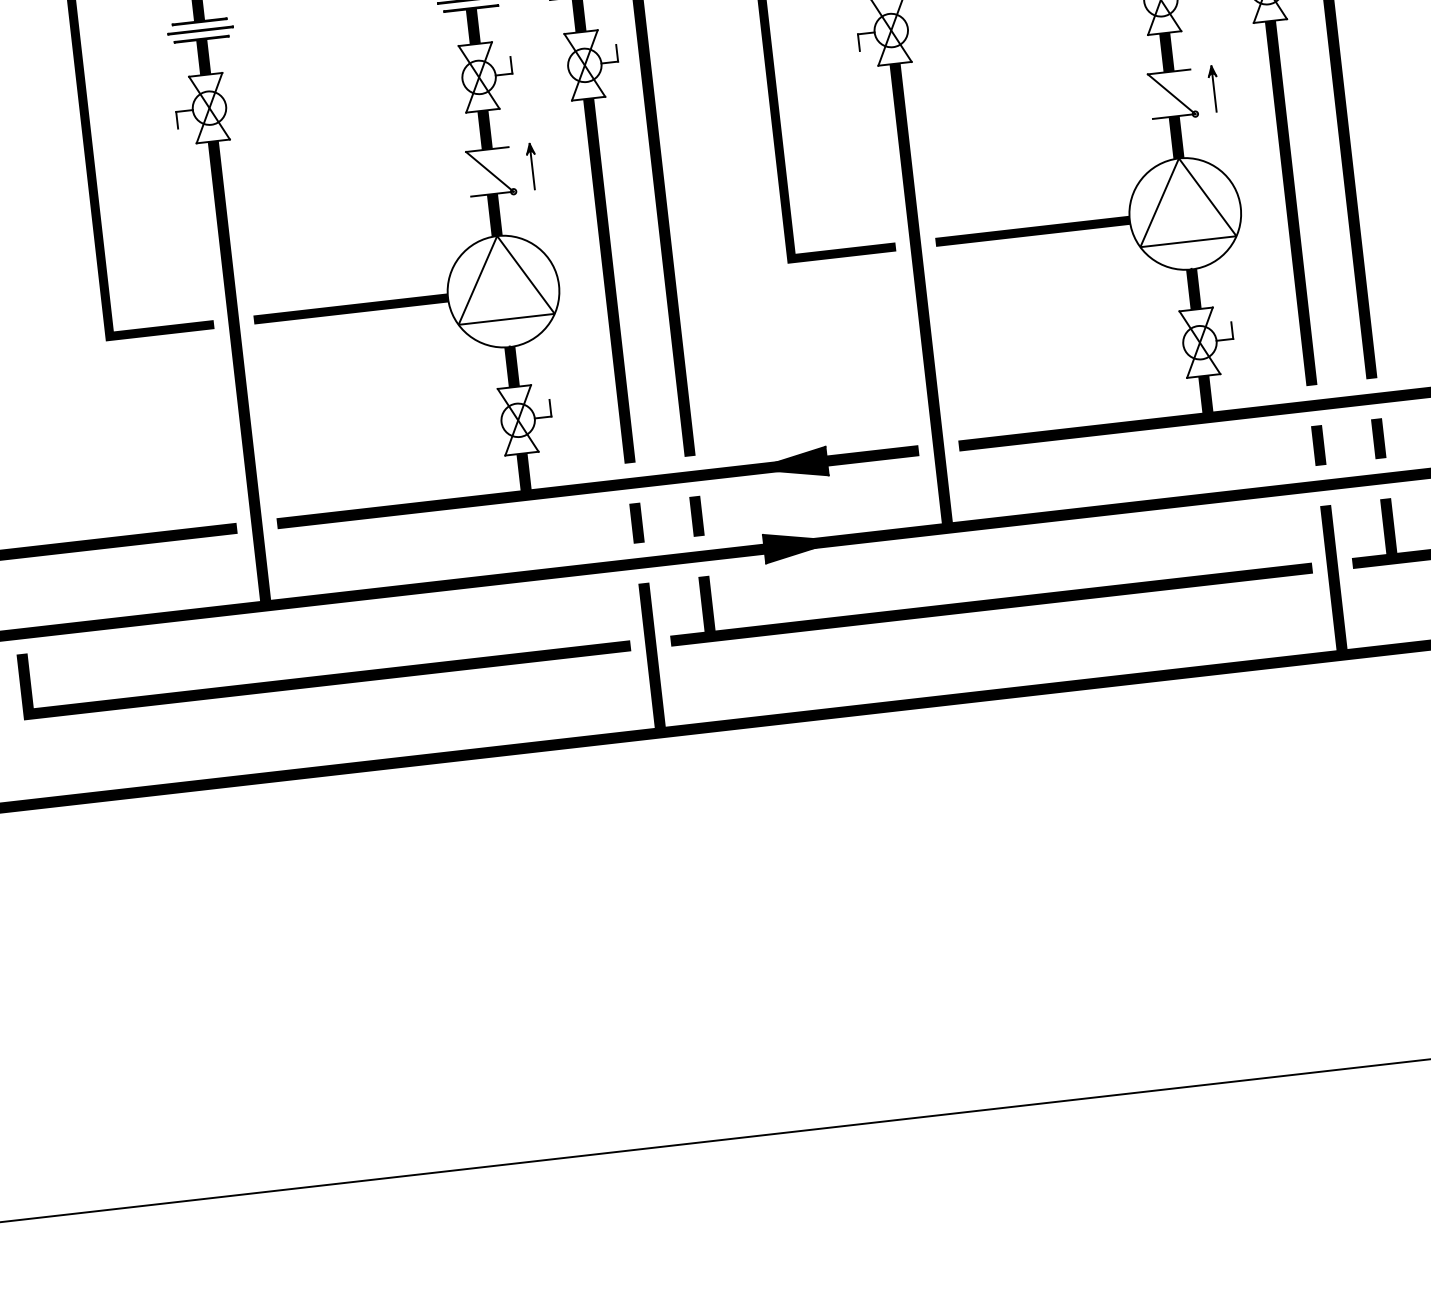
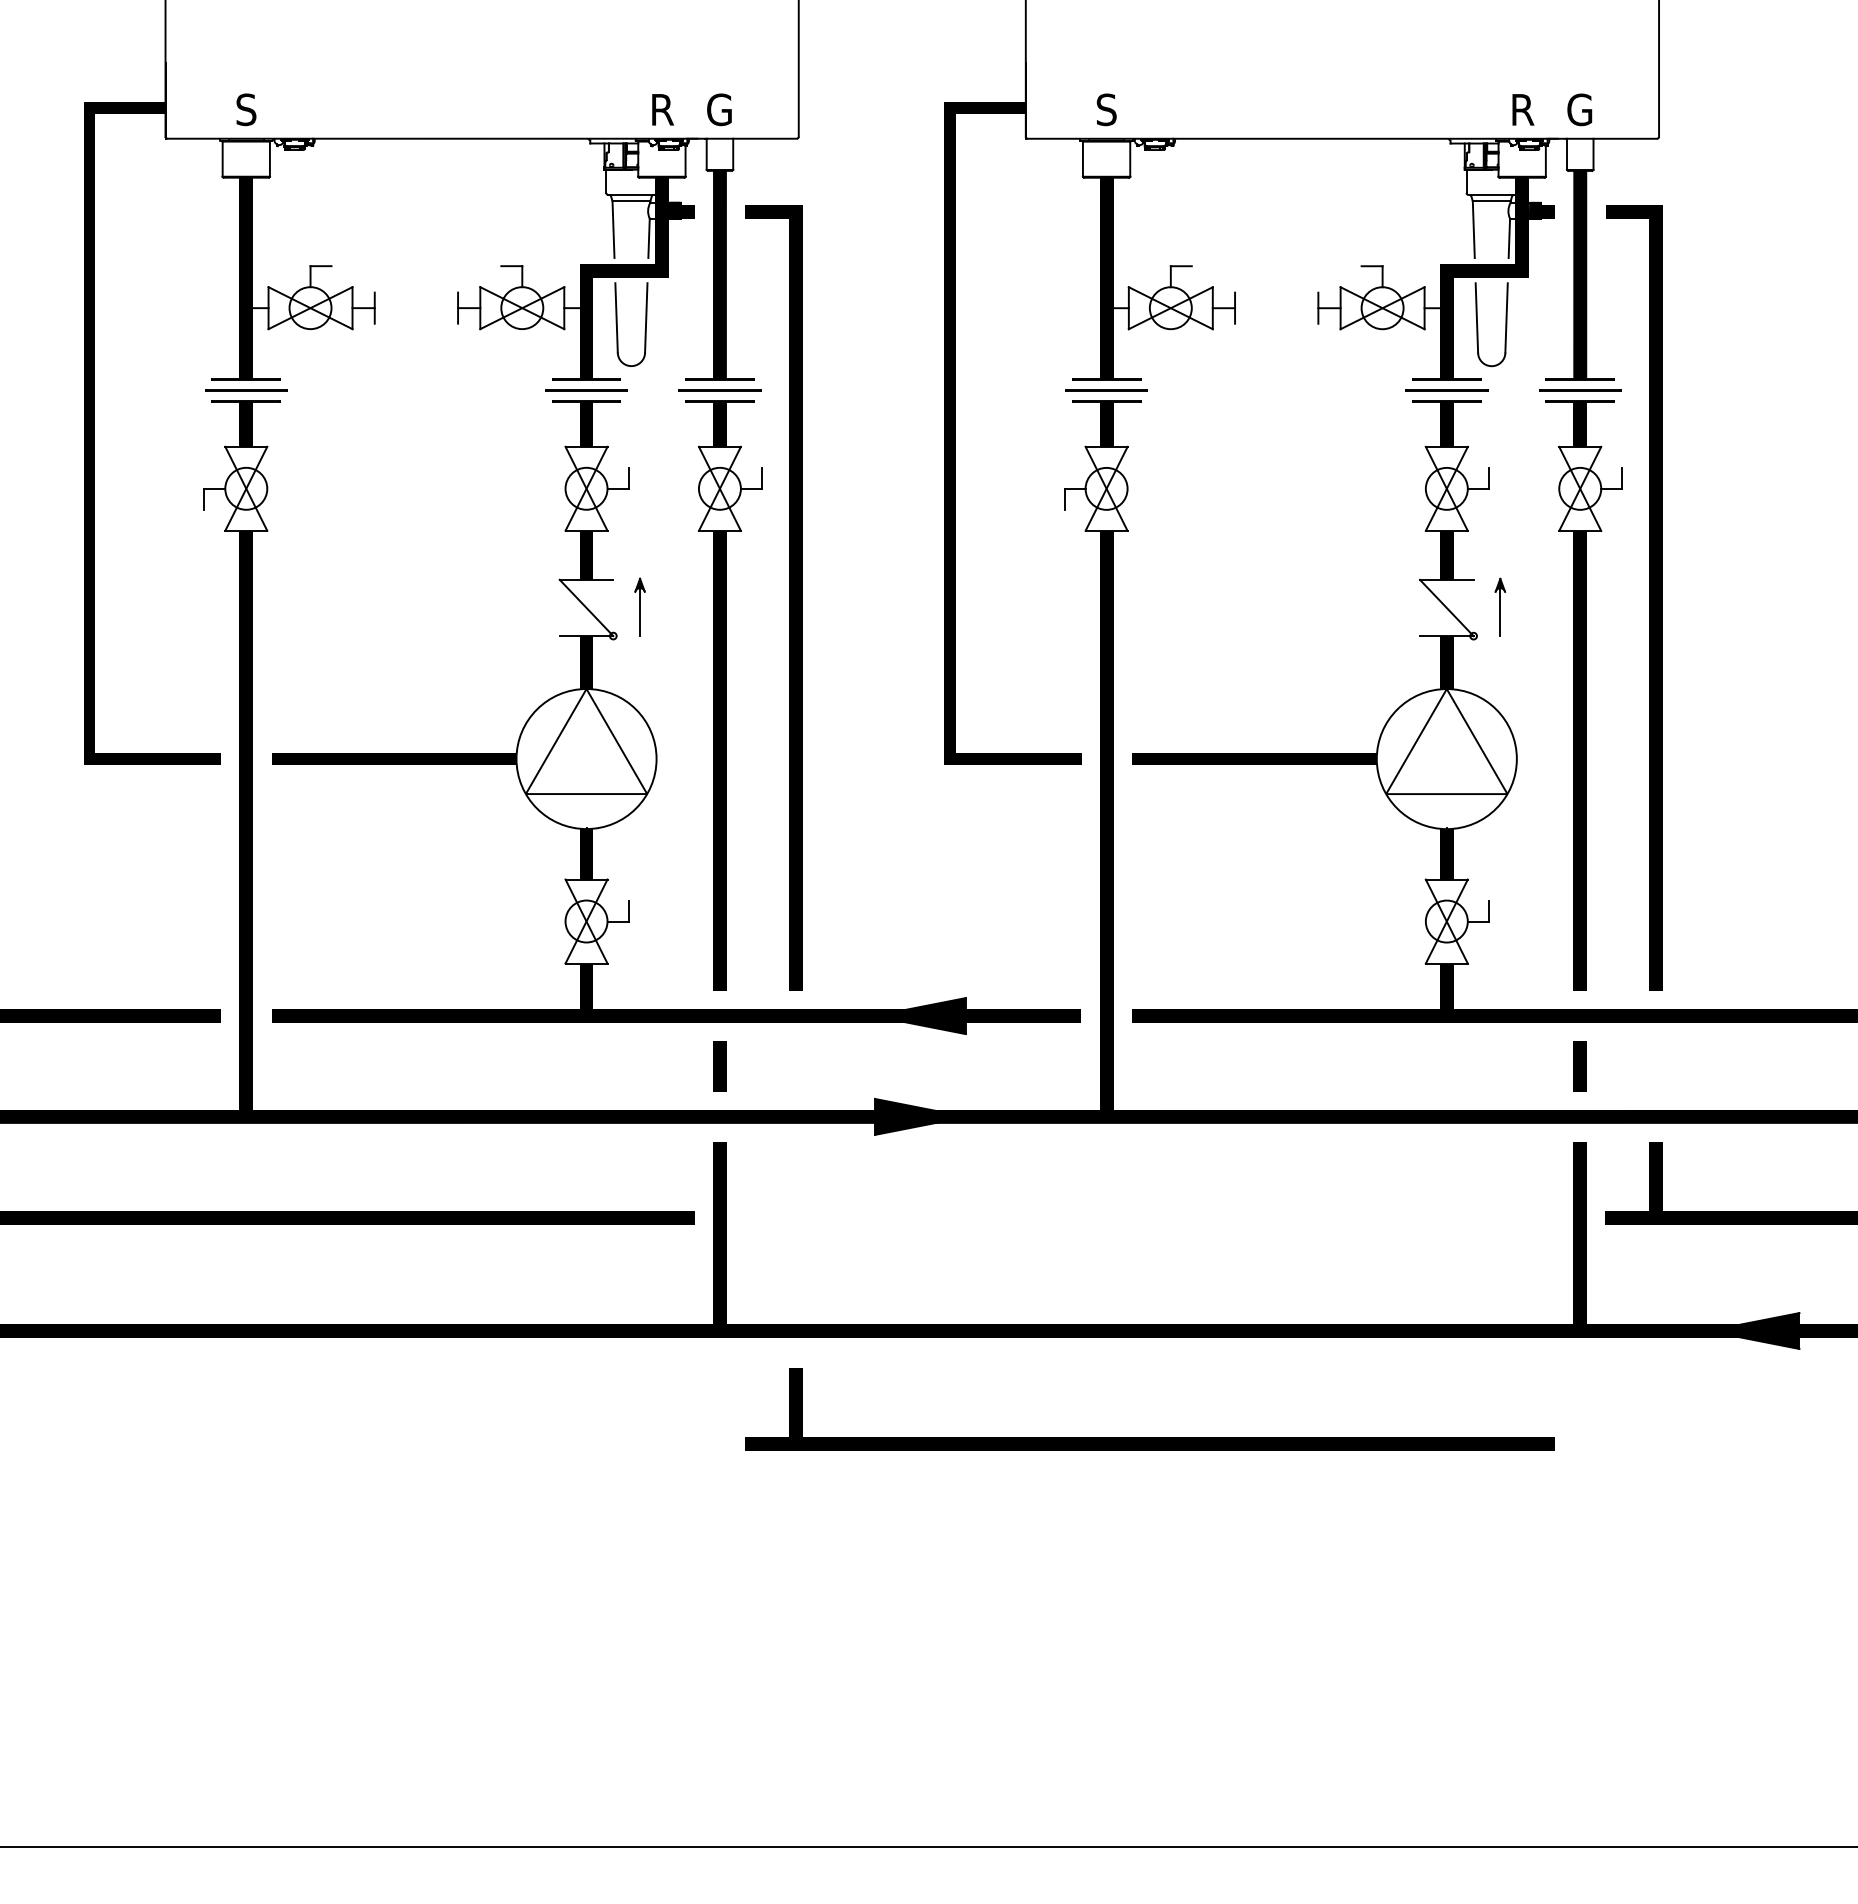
line: (1378, 438) -> (1655, 1066), removed
line: (696, 516) -> (795, 1066), removed
part: (990, 599) -> (1149, 1437), moved

